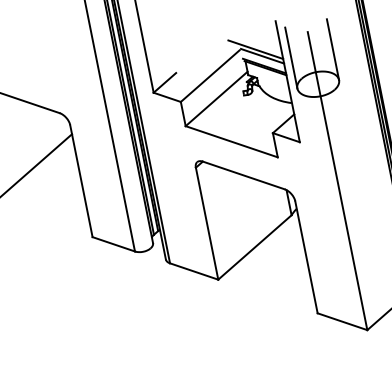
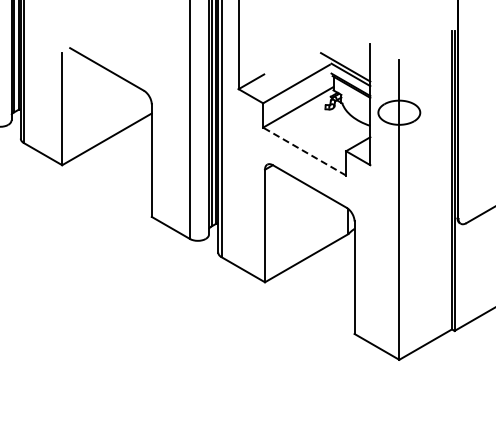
line: (333, 48) -> (420, 81), removed
line: (291, 57) -> (378, 81), removed
line: (231, 141) -> (304, 151), solid -> dashed

